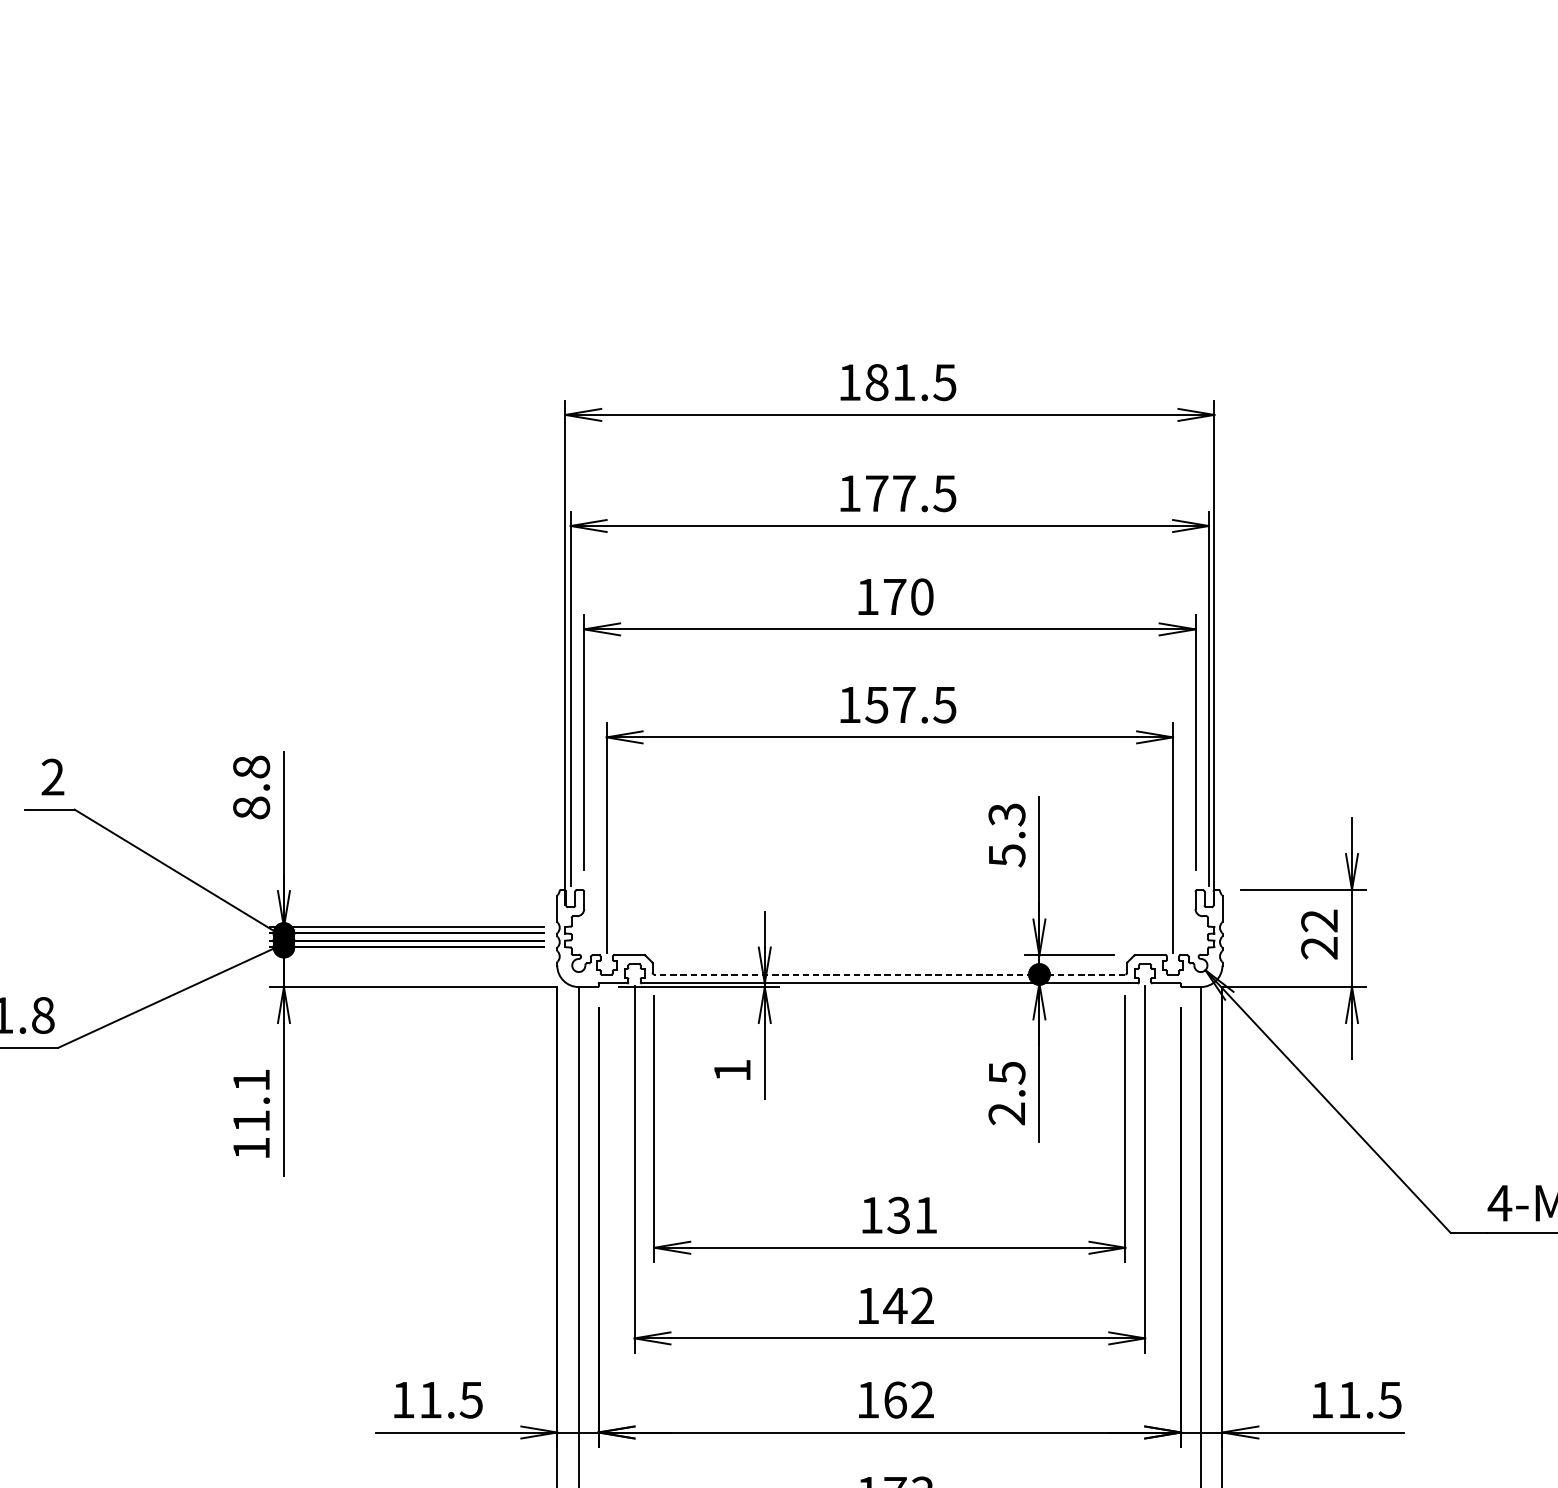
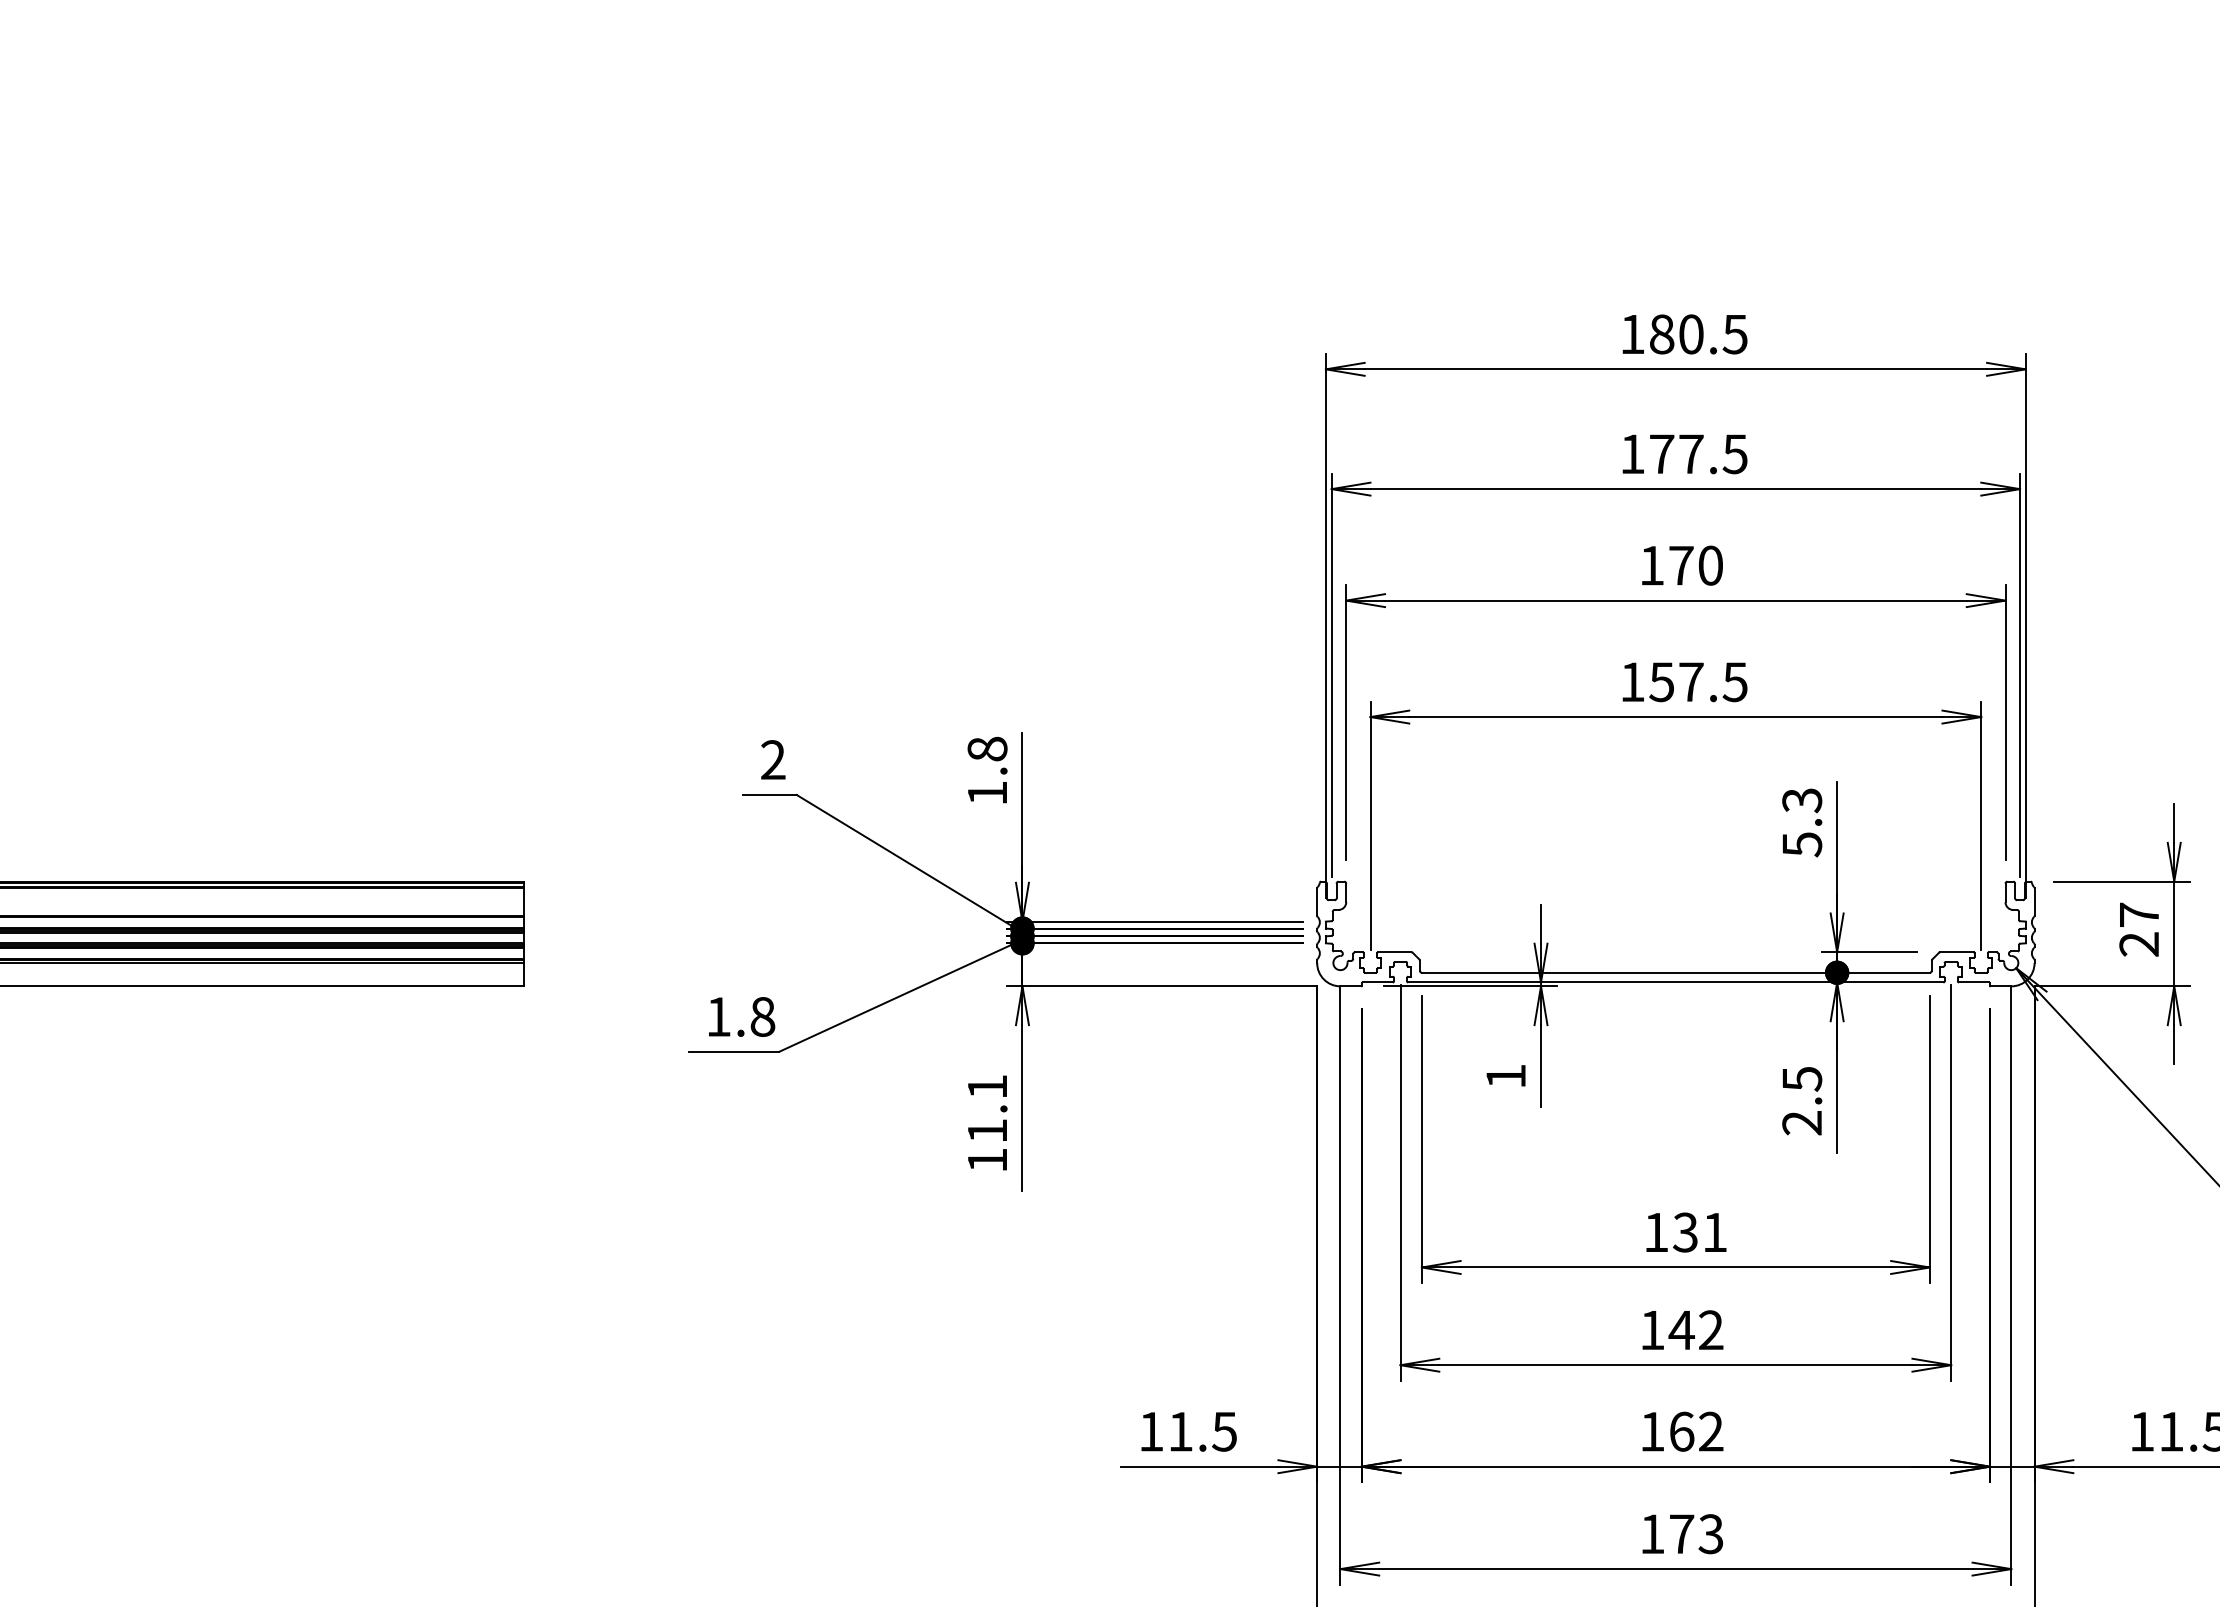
text: (904, 382) -> (1691, 334), 181.5 -> 180.5
text: (251, 808) -> (987, 793), 8.8 -> 1.8
text: (1318, 920) -> (2138, 914), 22 -> 27
line: (889, 974) -> (1675, 972), dashed -> solid

